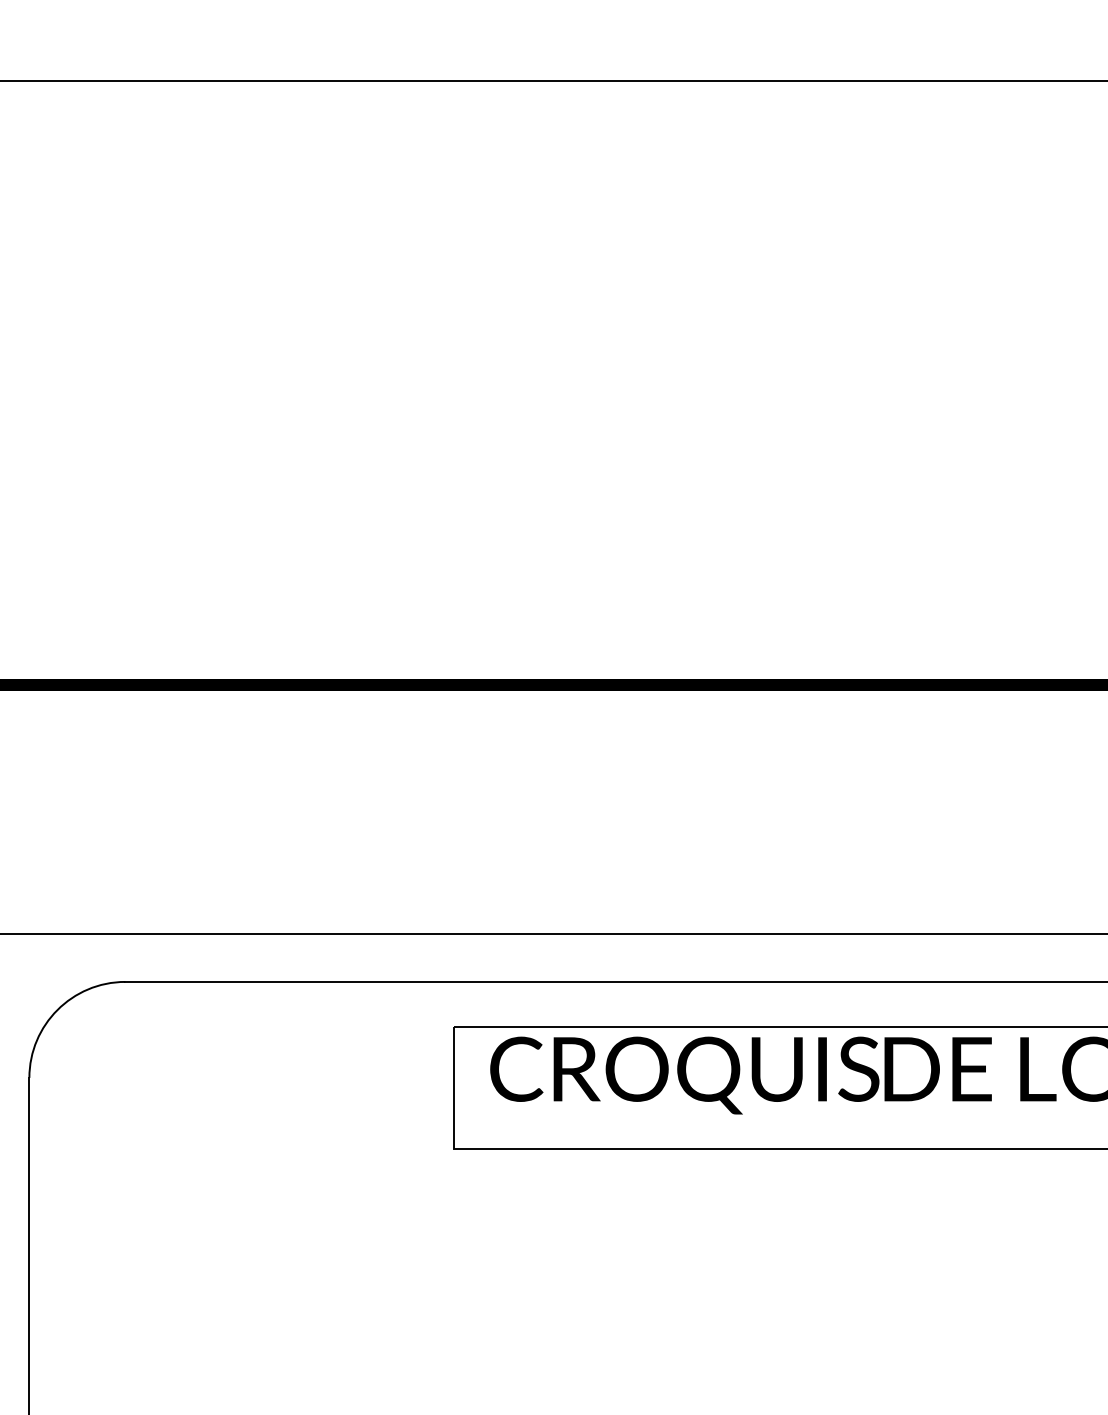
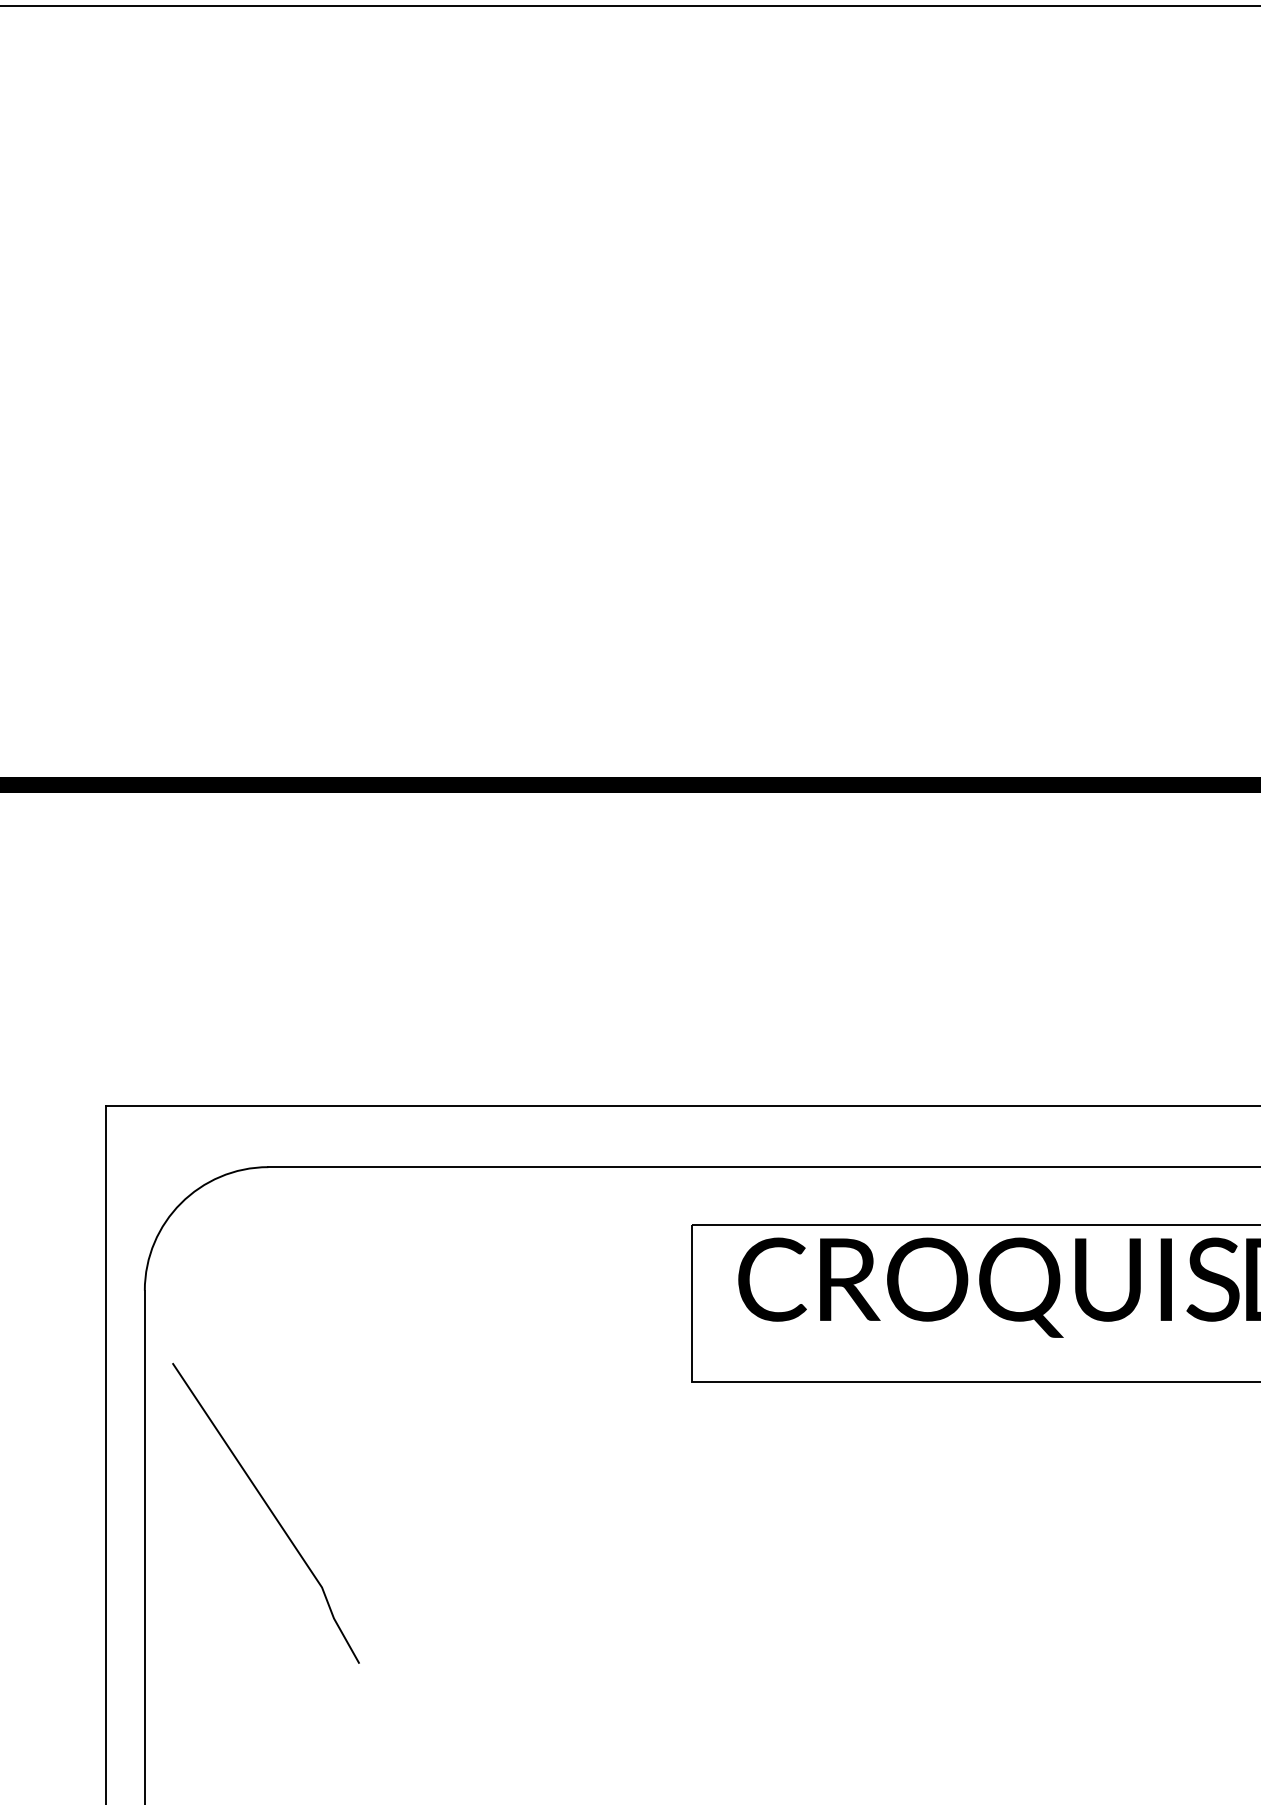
line: (126, 1249) -> (269, 1511), added

